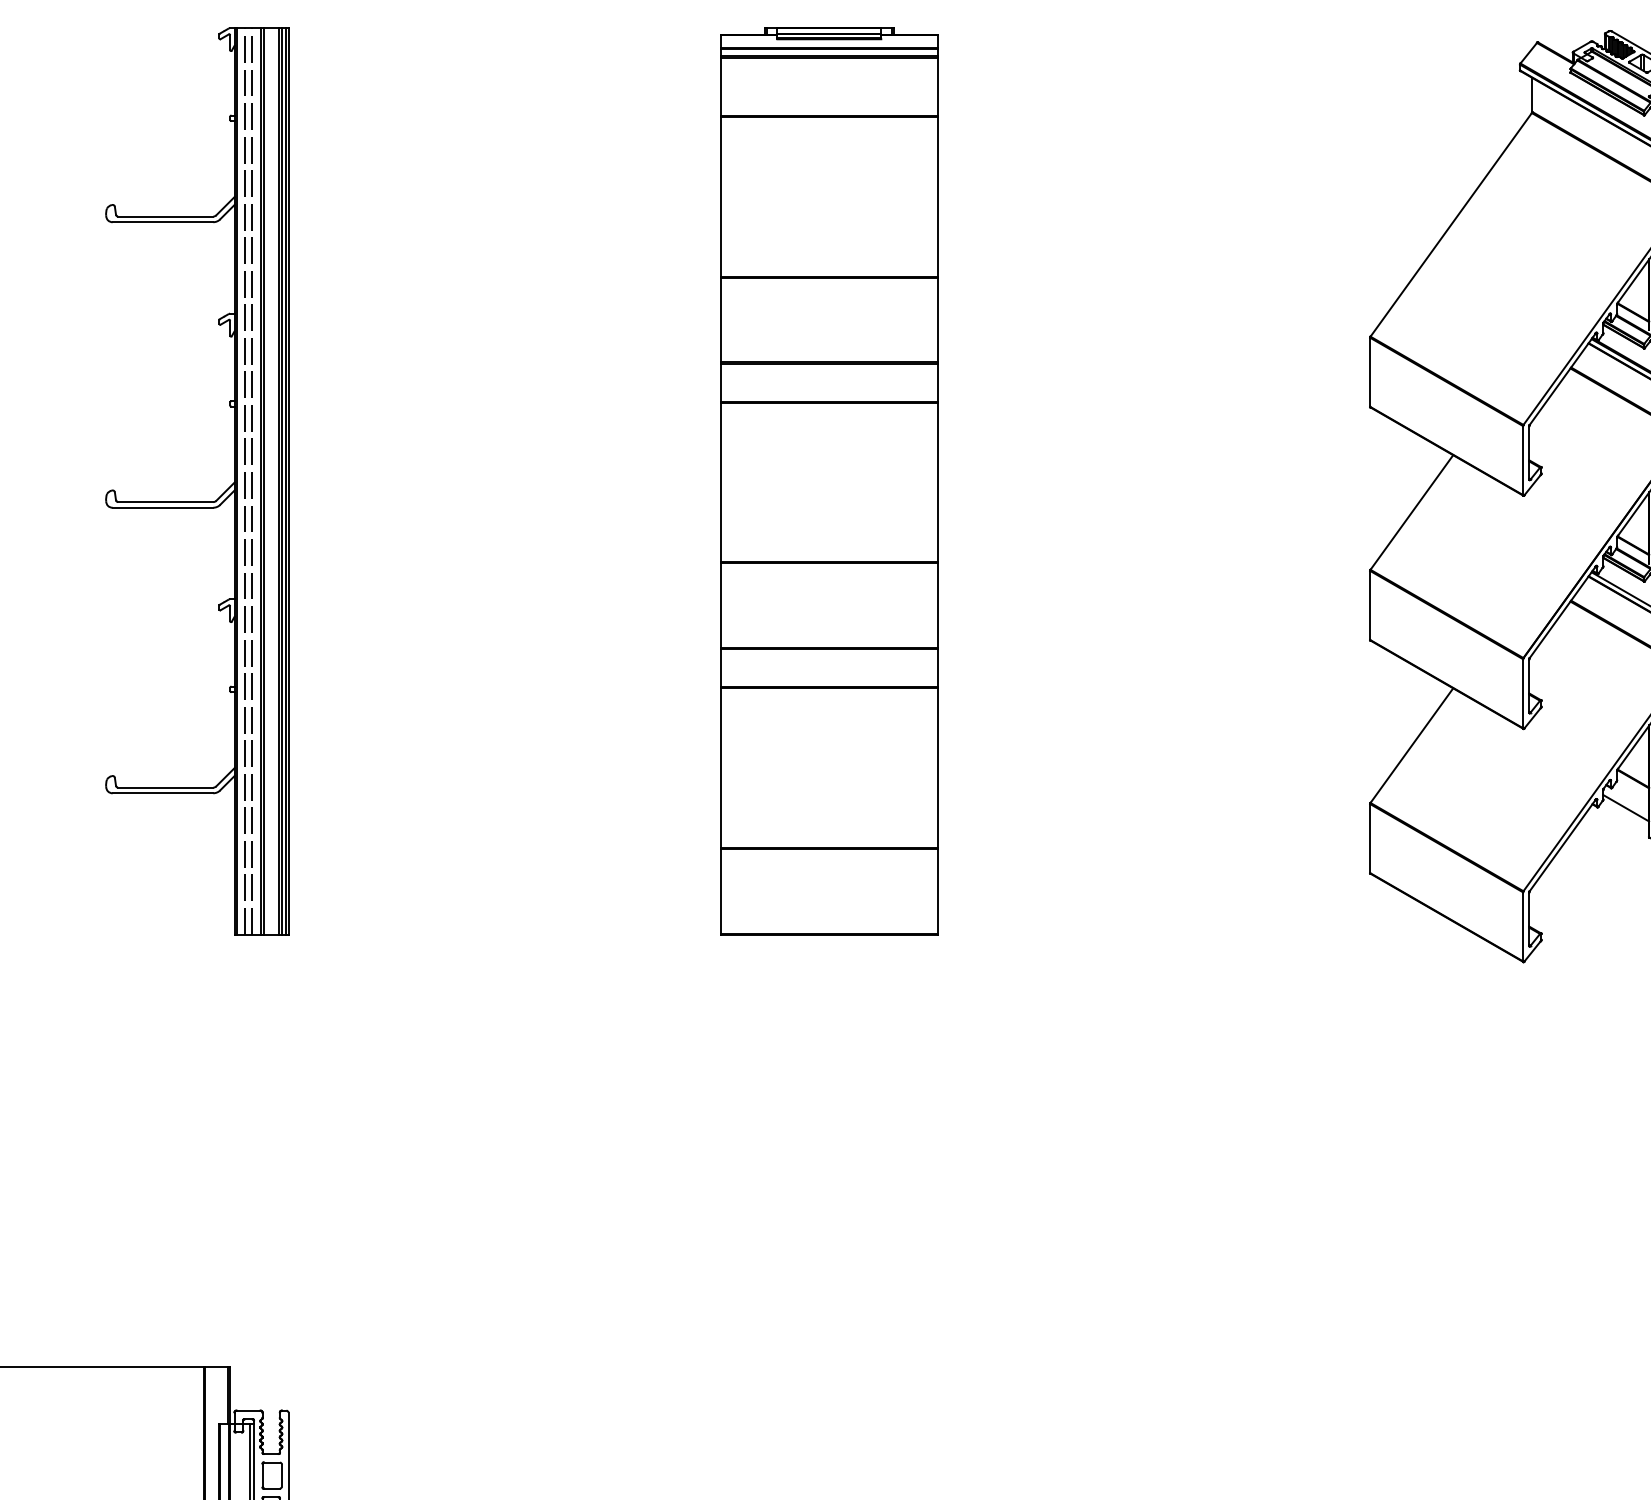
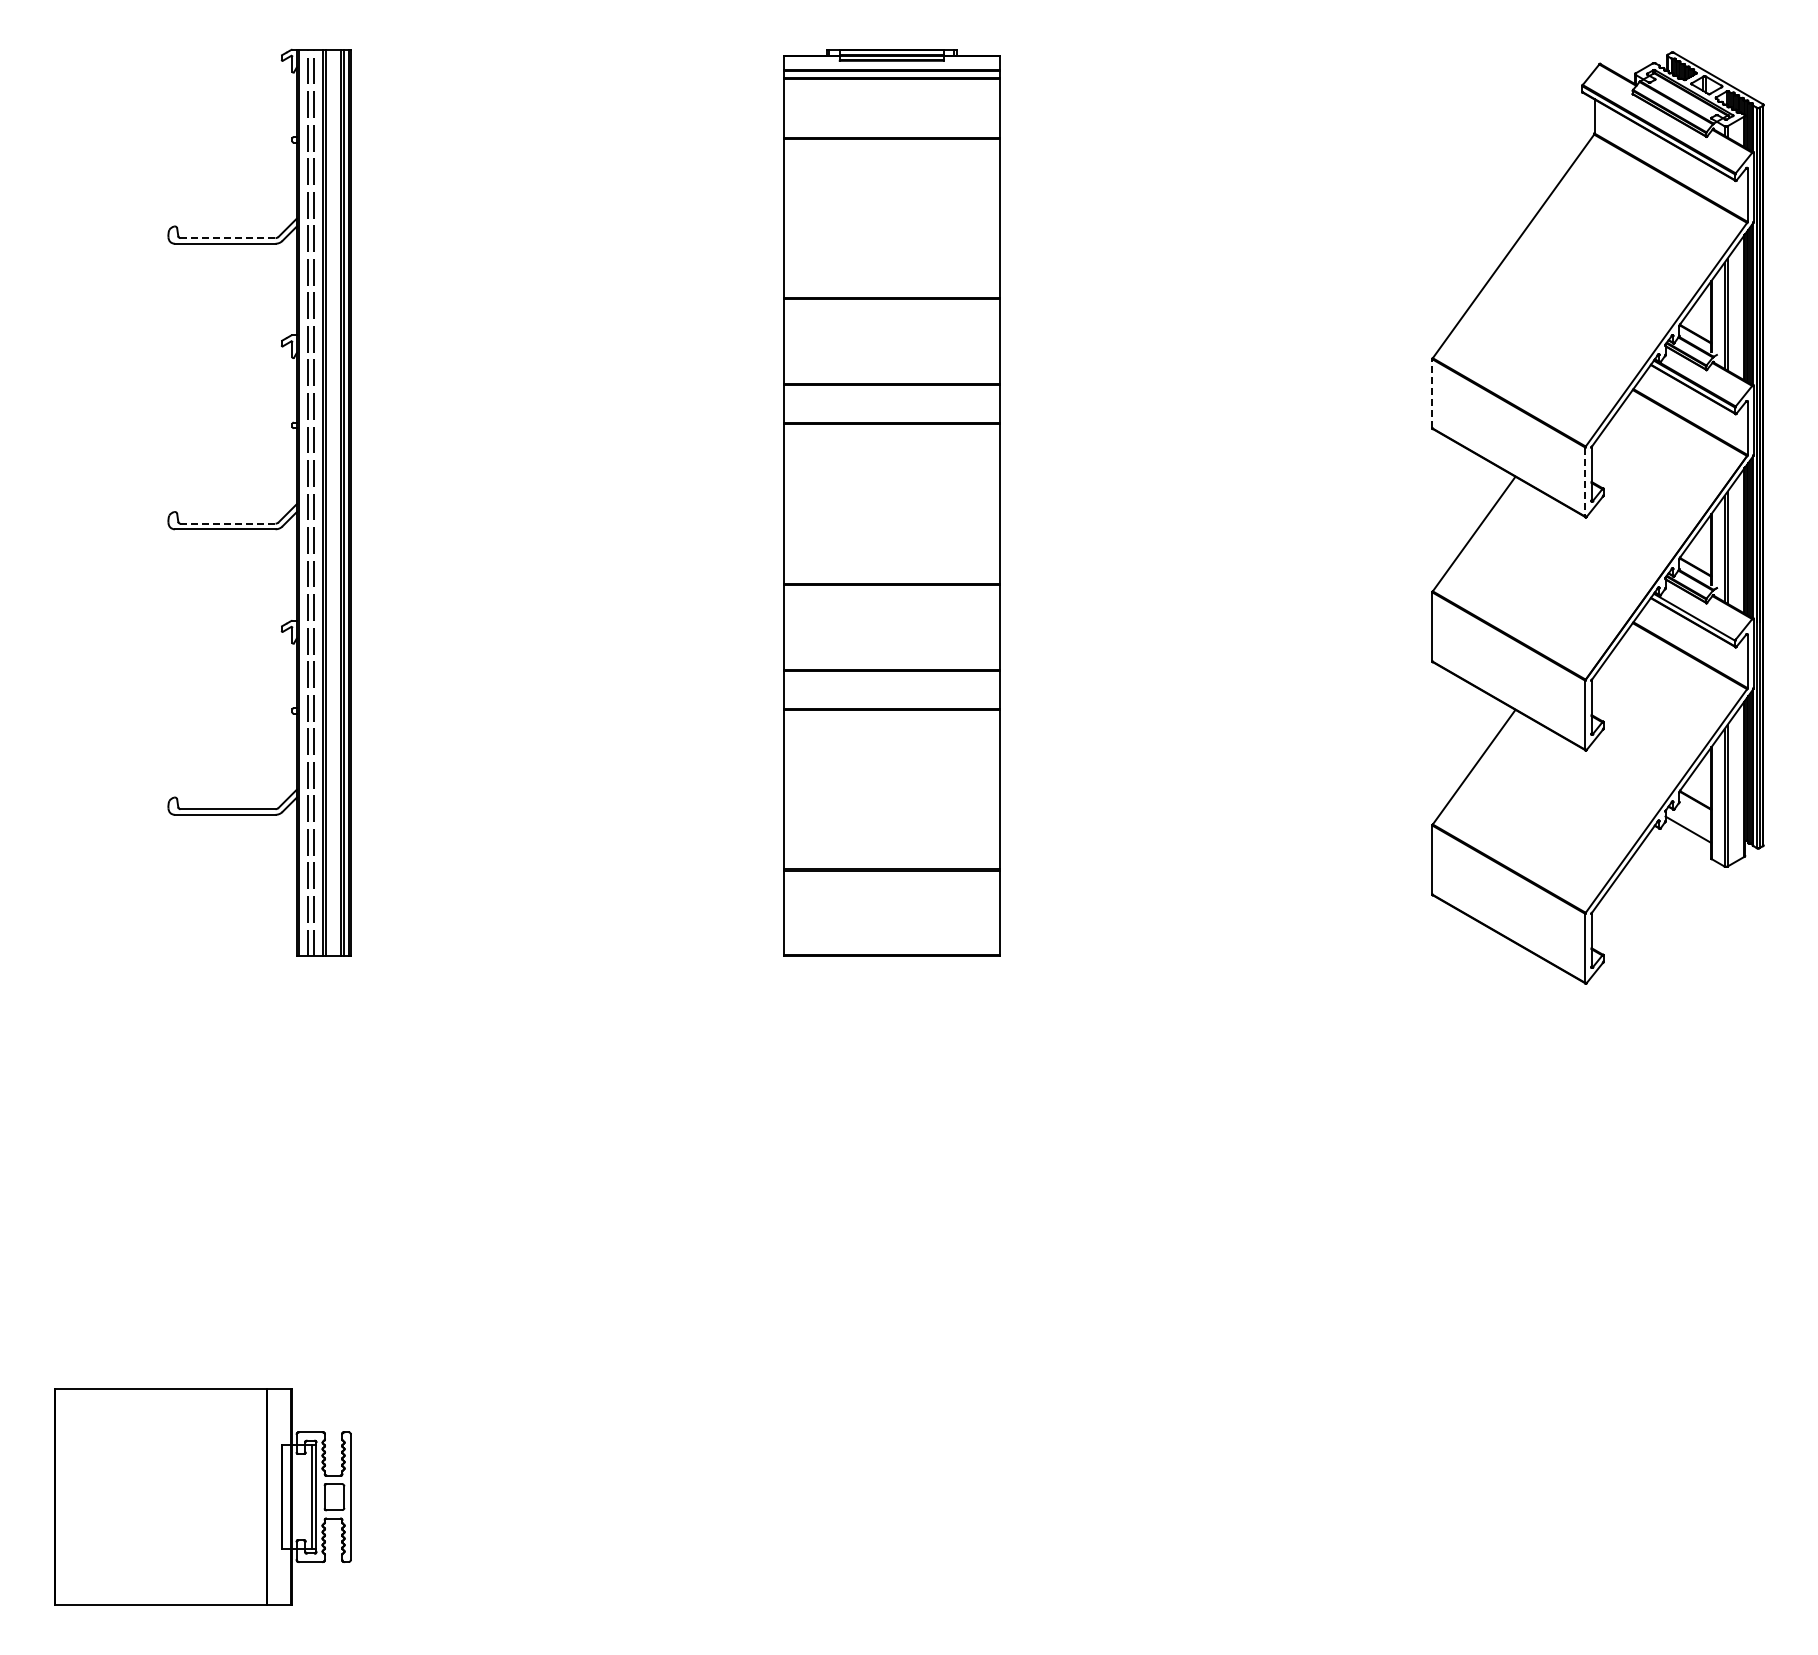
line: (166, 216) -> (228, 238), solid -> dashed
line: (1370, 371) -> (1432, 393), solid -> dashed
line: (1523, 460) -> (1585, 482), solid -> dashed
line: (166, 501) -> (228, 523), solid -> dashed

